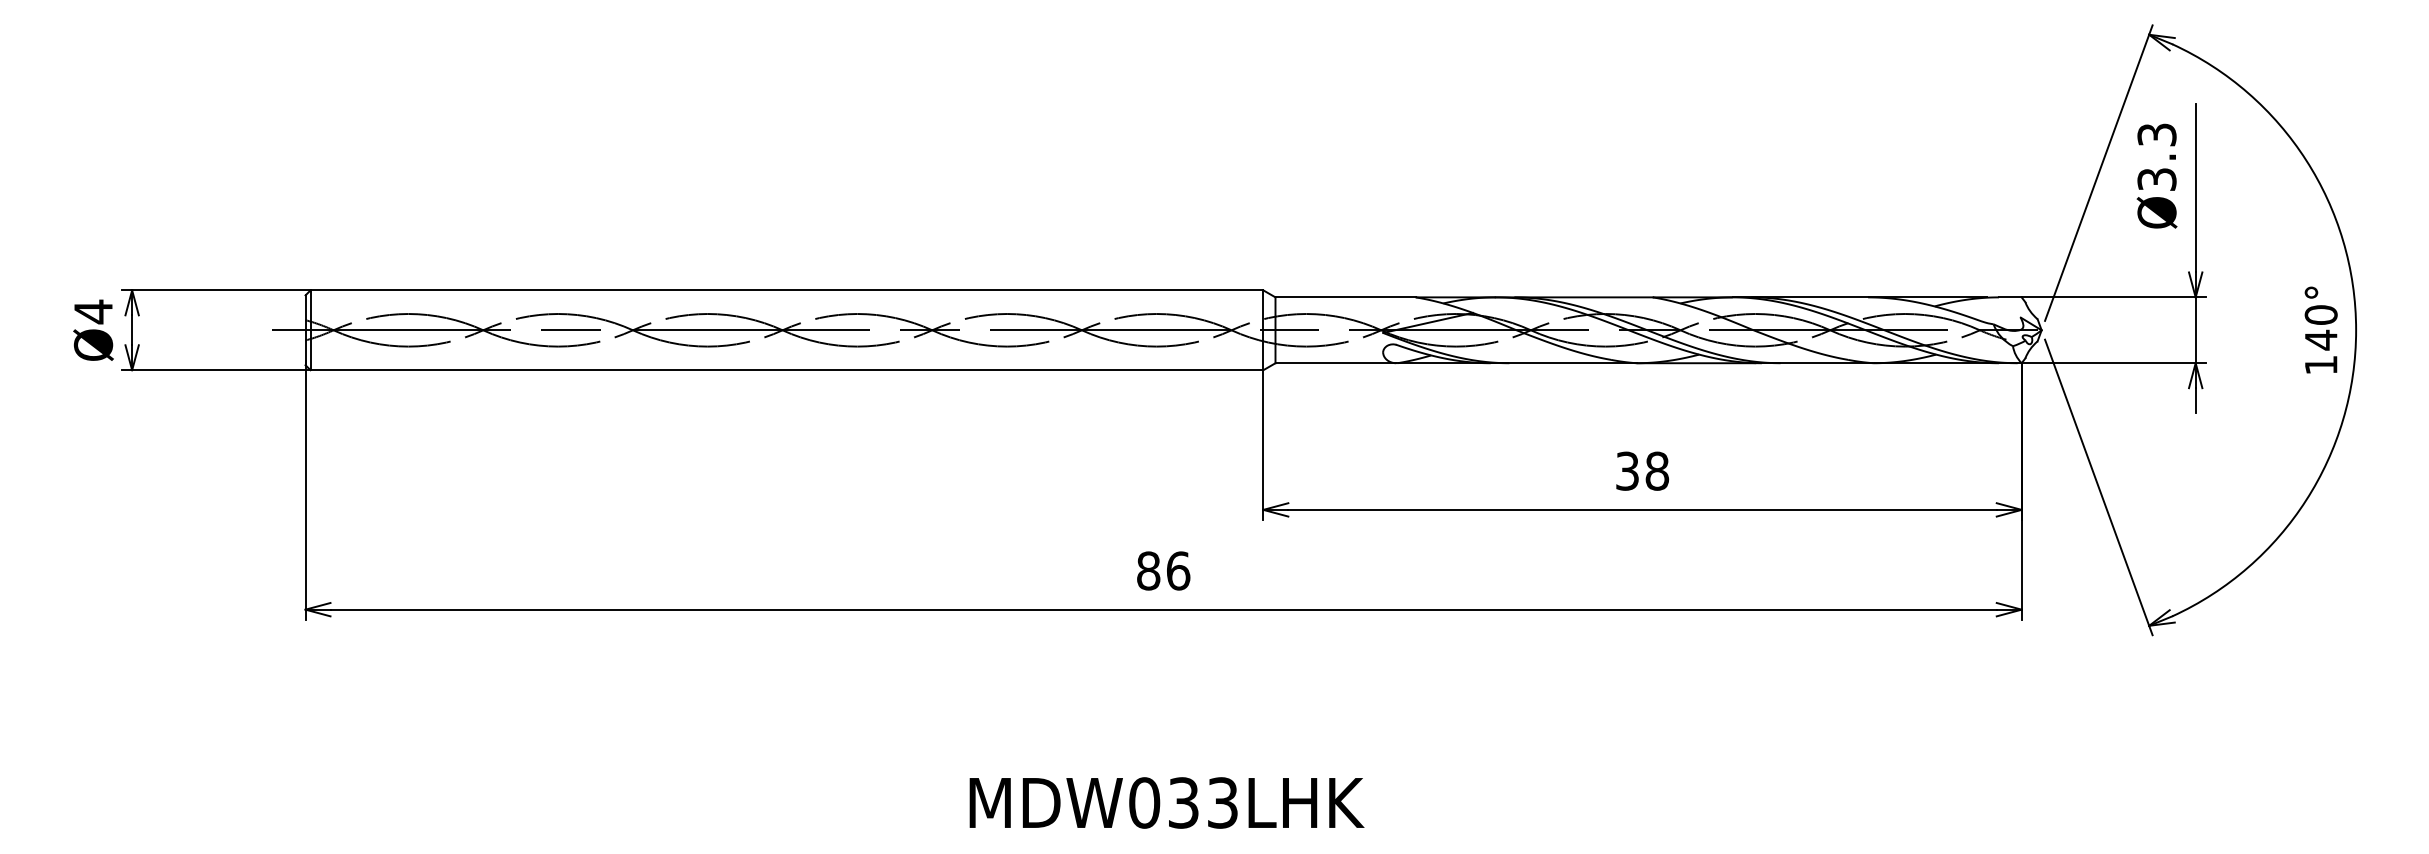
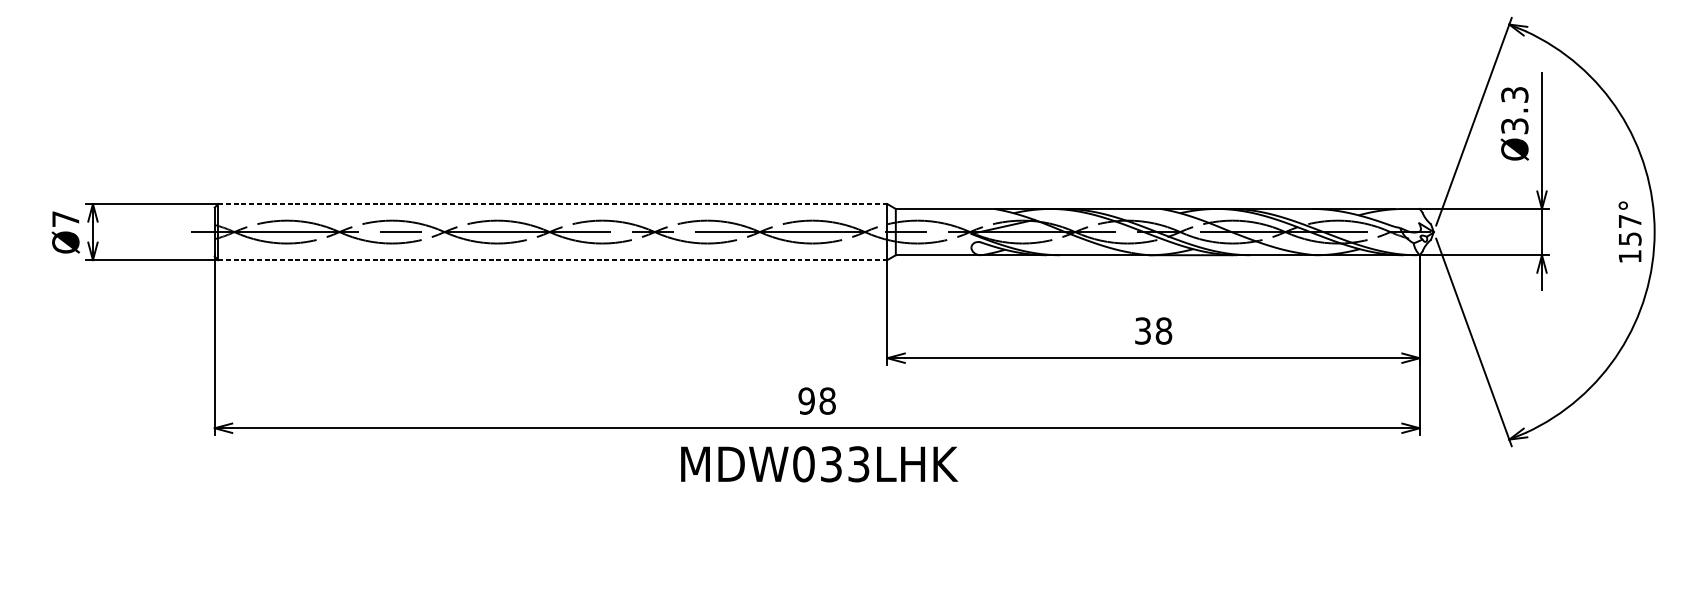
line: (787, 290) -> (553, 204), solid -> dashed
text: (93, 311) -> (65, 218), Ø4 -> Ø7
text: (2320, 327) -> (1629, 230), 140° -> 157°
line: (787, 370) -> (553, 260), solid -> dashed
text: (1163, 570) -> (817, 400), 86 -> 98
text: (1166, 802) -> (819, 463), moved

